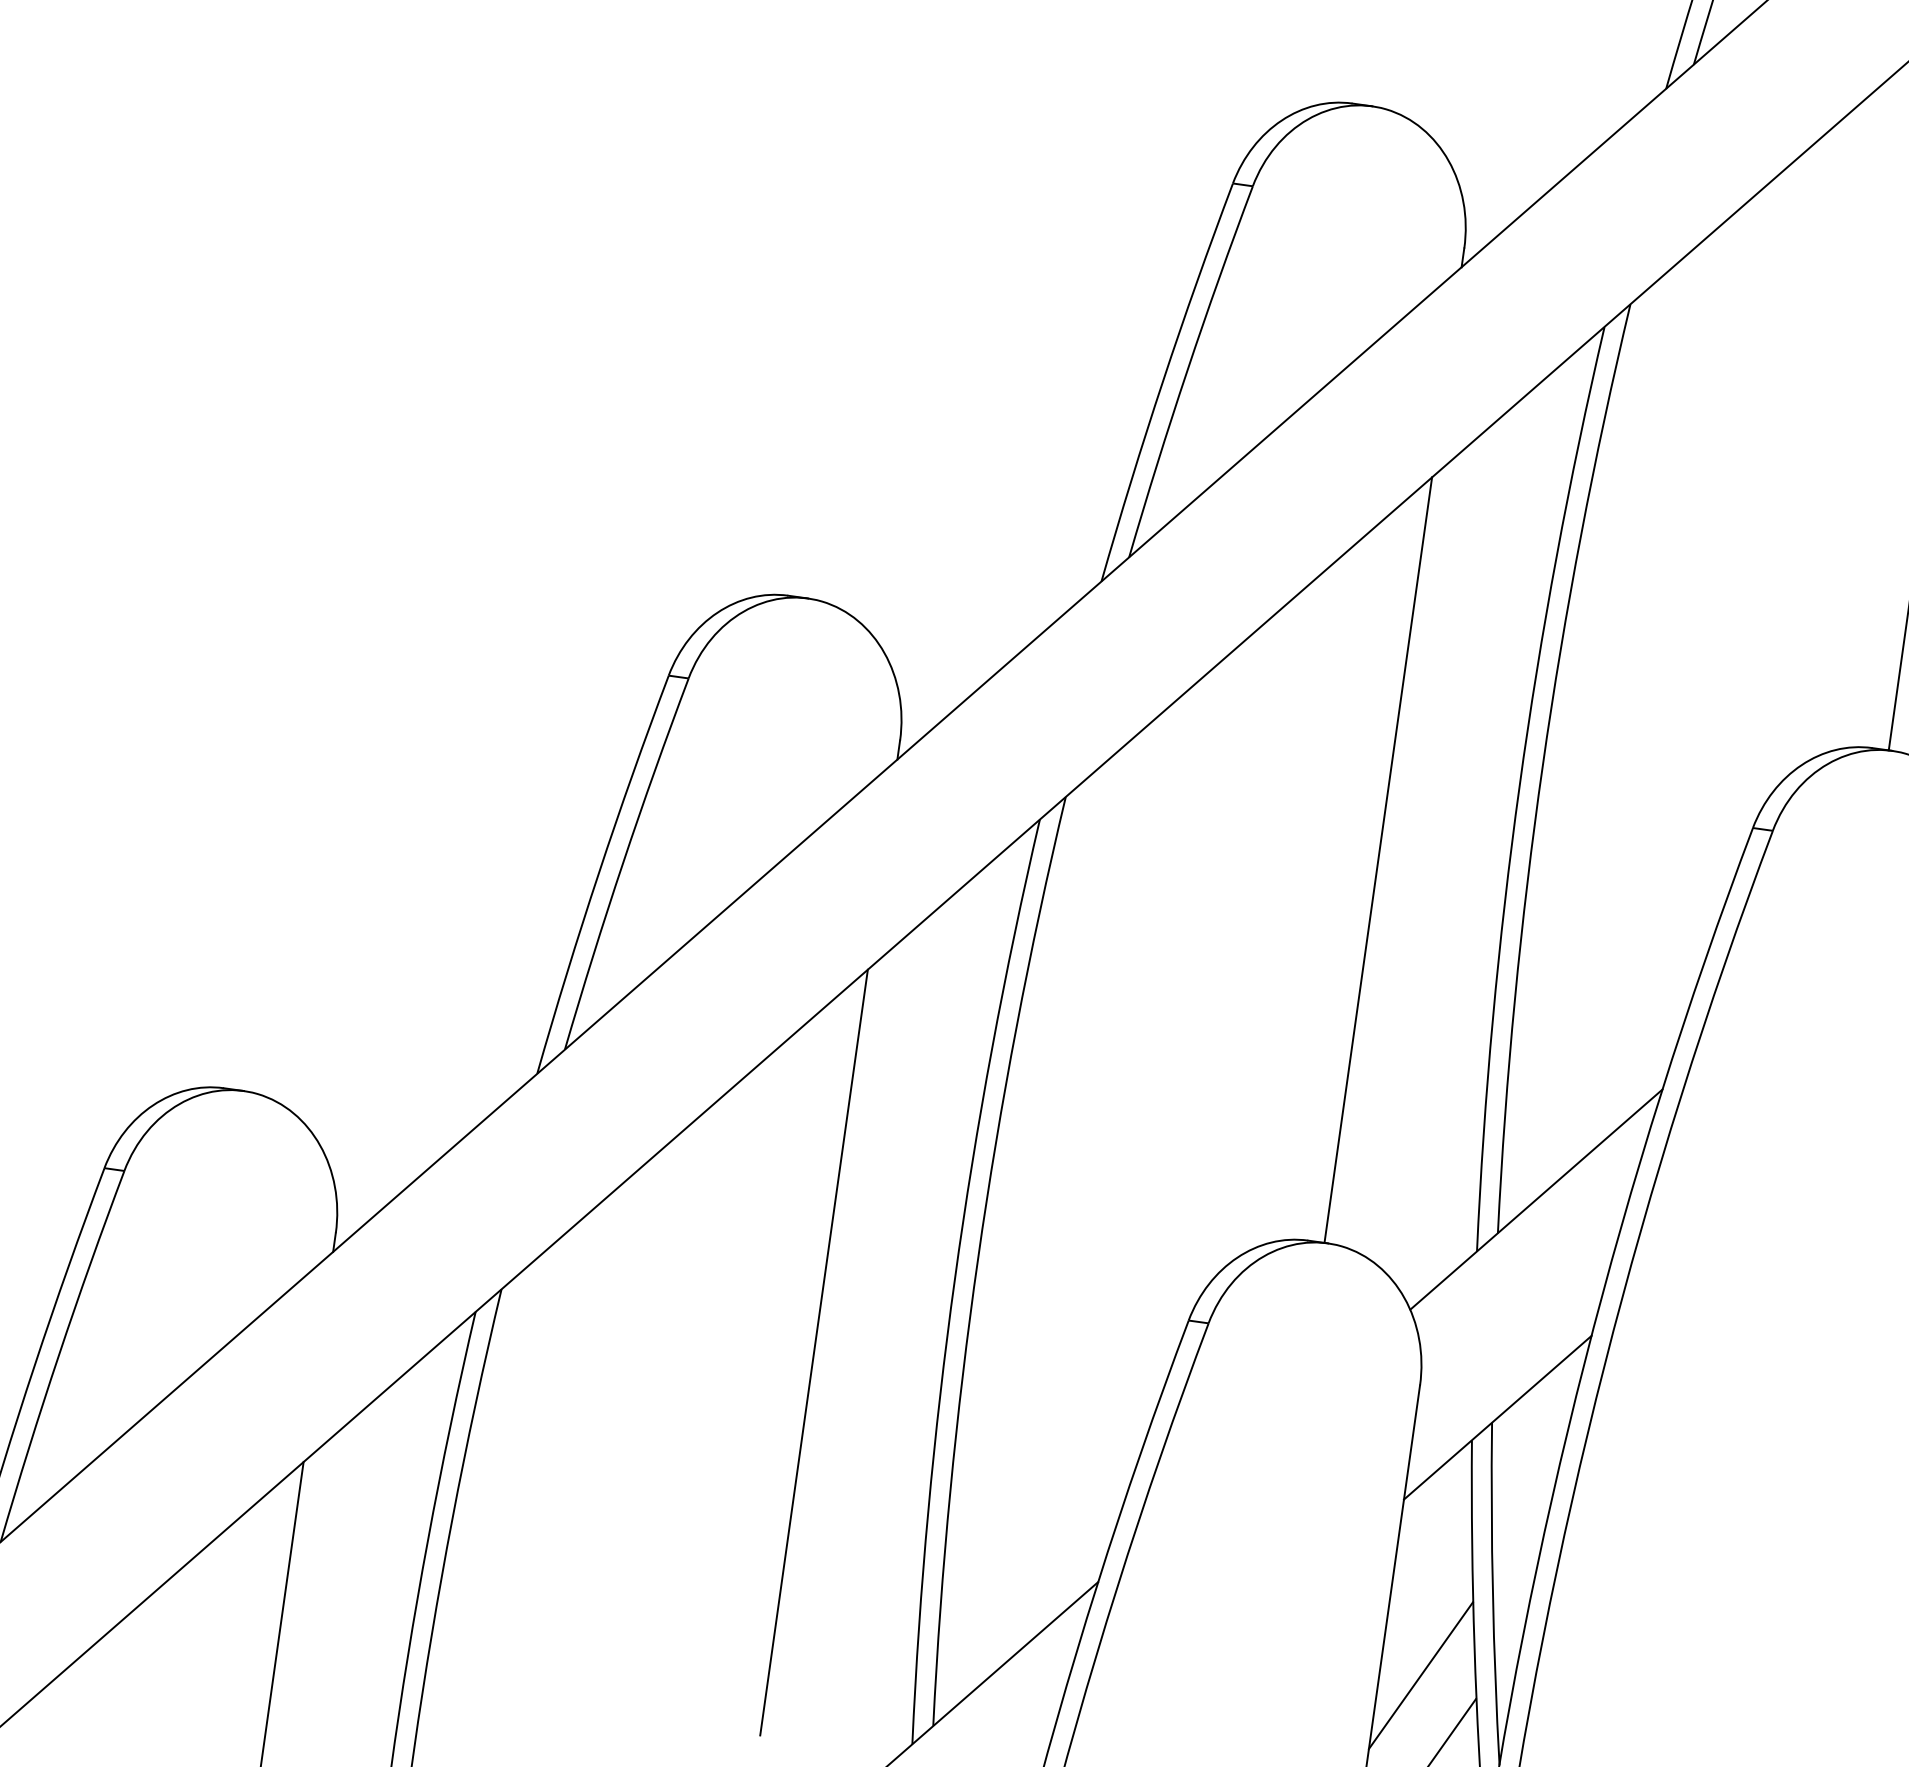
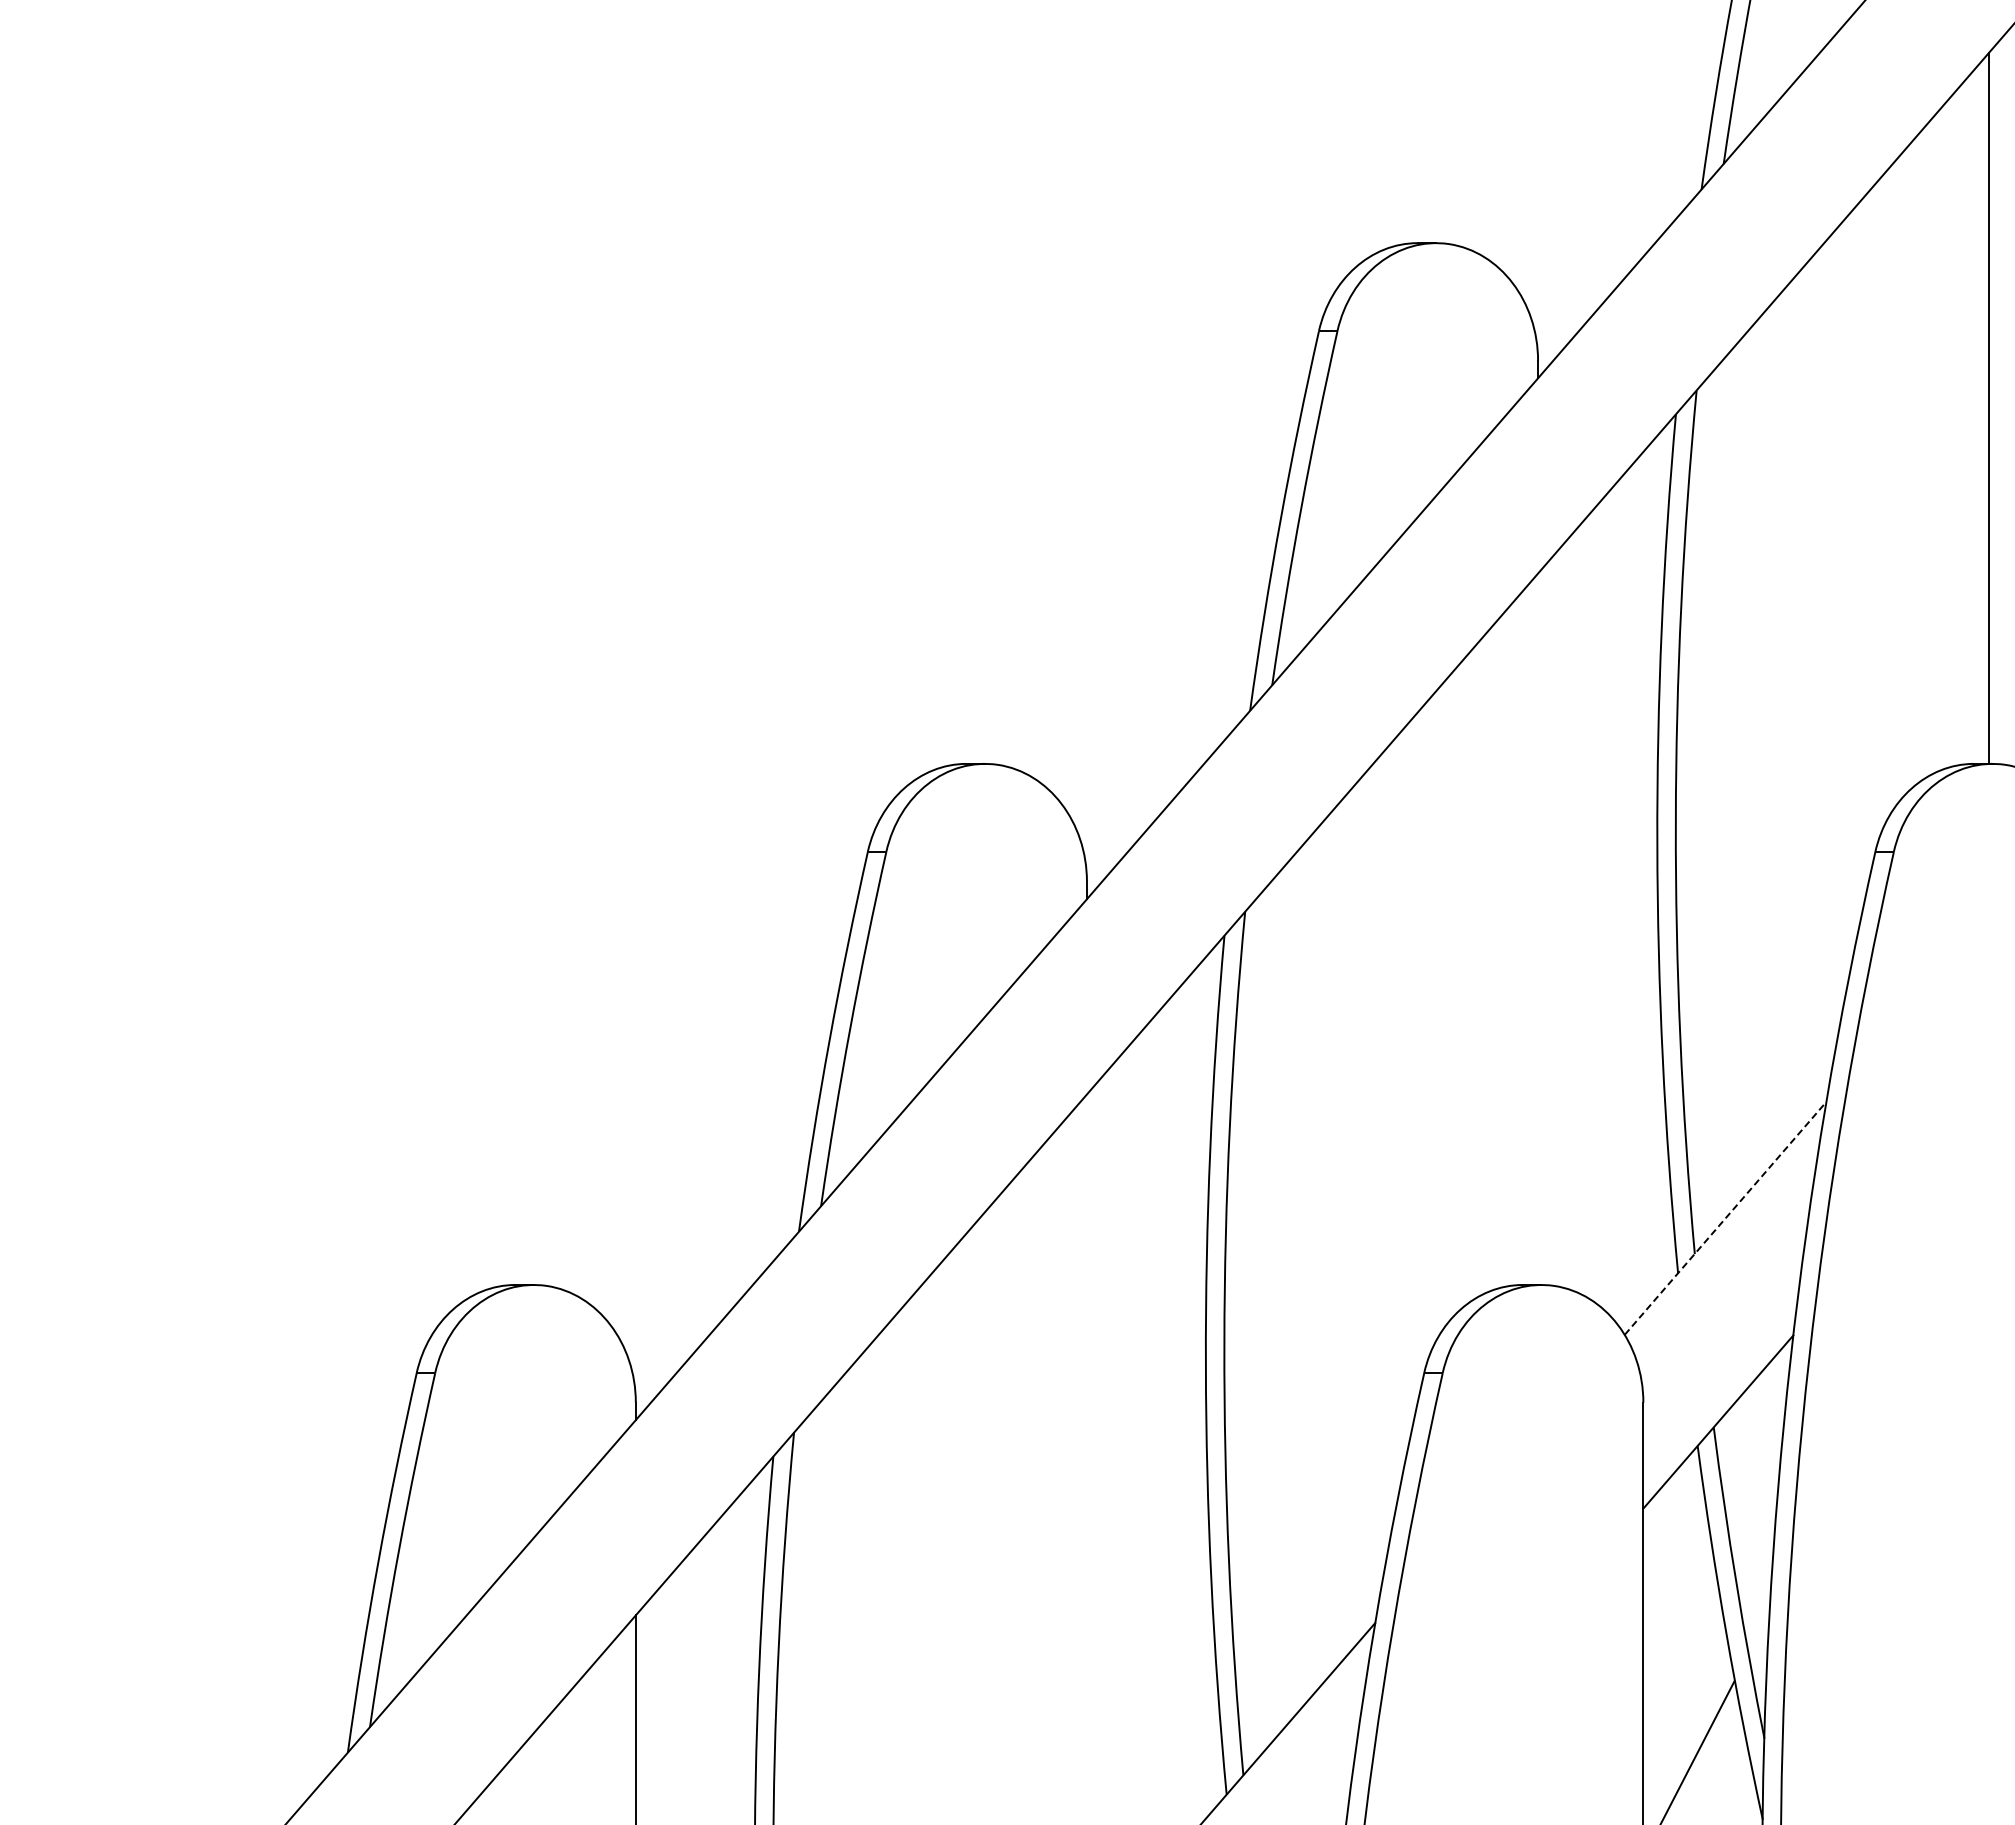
line: (1378, 859) -> (1538, 928), removed
line: (1536, 1199) -> (1725, 1218), solid -> dashed
line: (813, 1352) -> (1086, 1450), removed
line: (1421, 1675) -> (1681, 1666), removed

